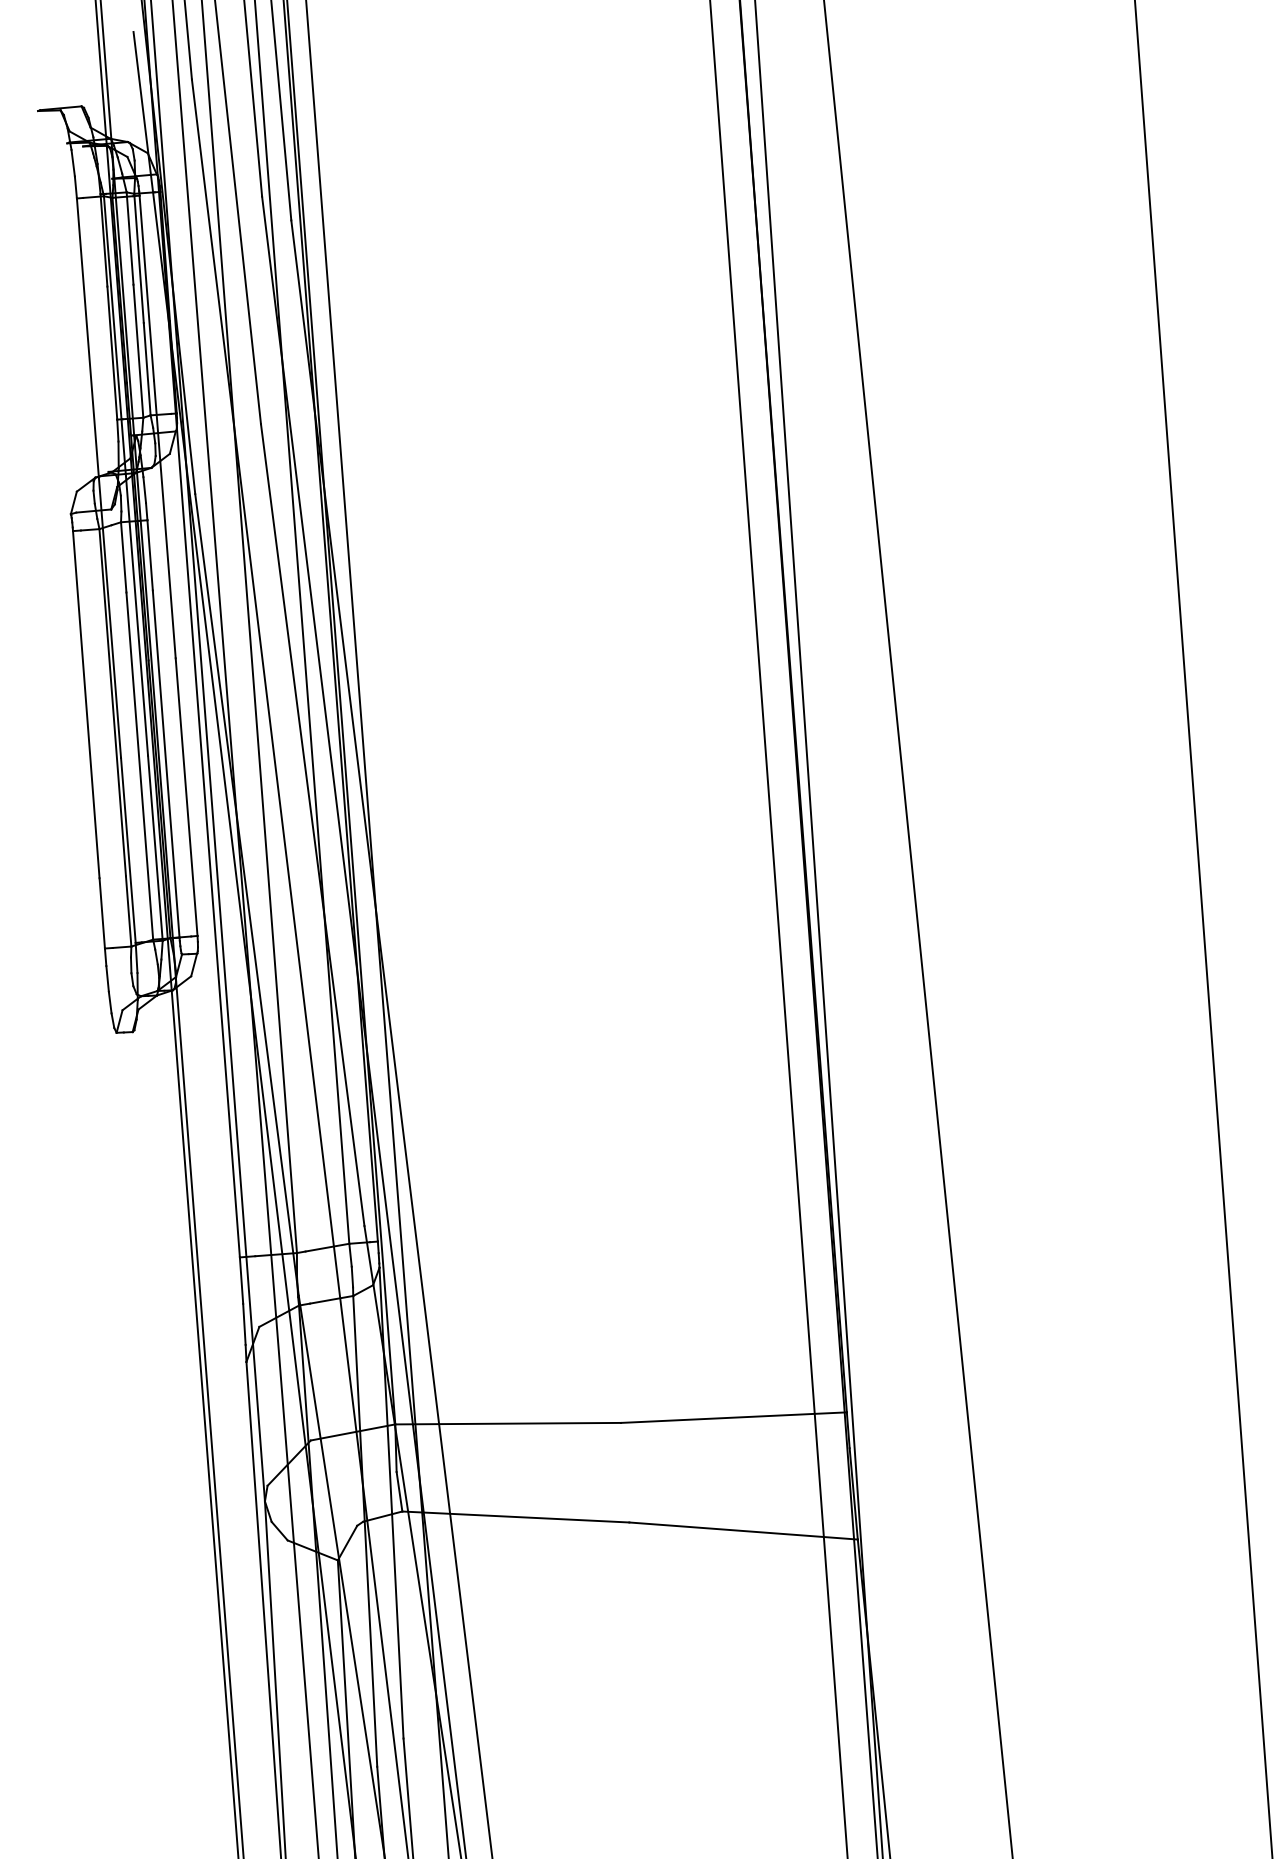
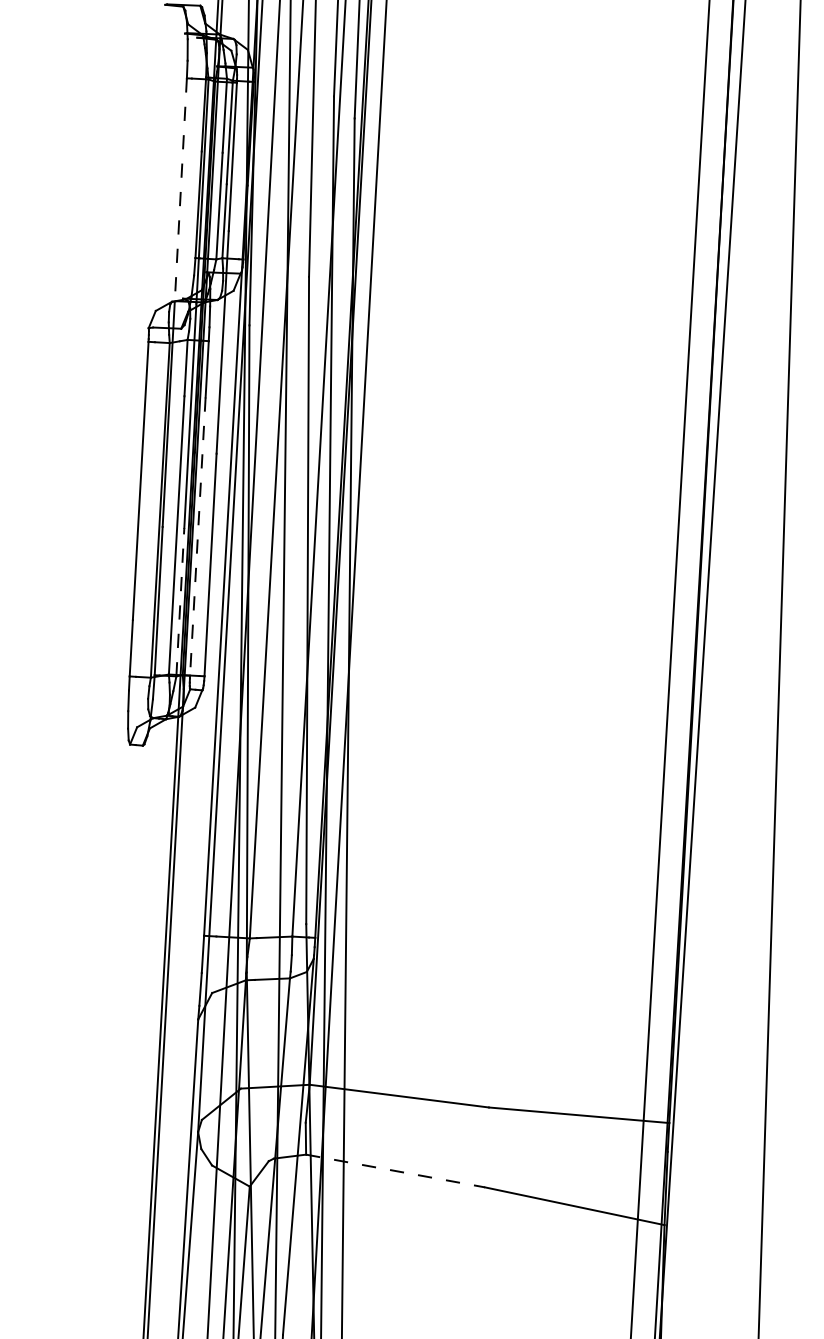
line: (87, 338) -> (180, 190), solid -> dashed
line: (166, 764) -> (198, 536), solid -> dashed
line: (155, 848) -> (180, 602), solid -> dashed
line: (515, 1517) -> (395, 1171), solid -> dashed

